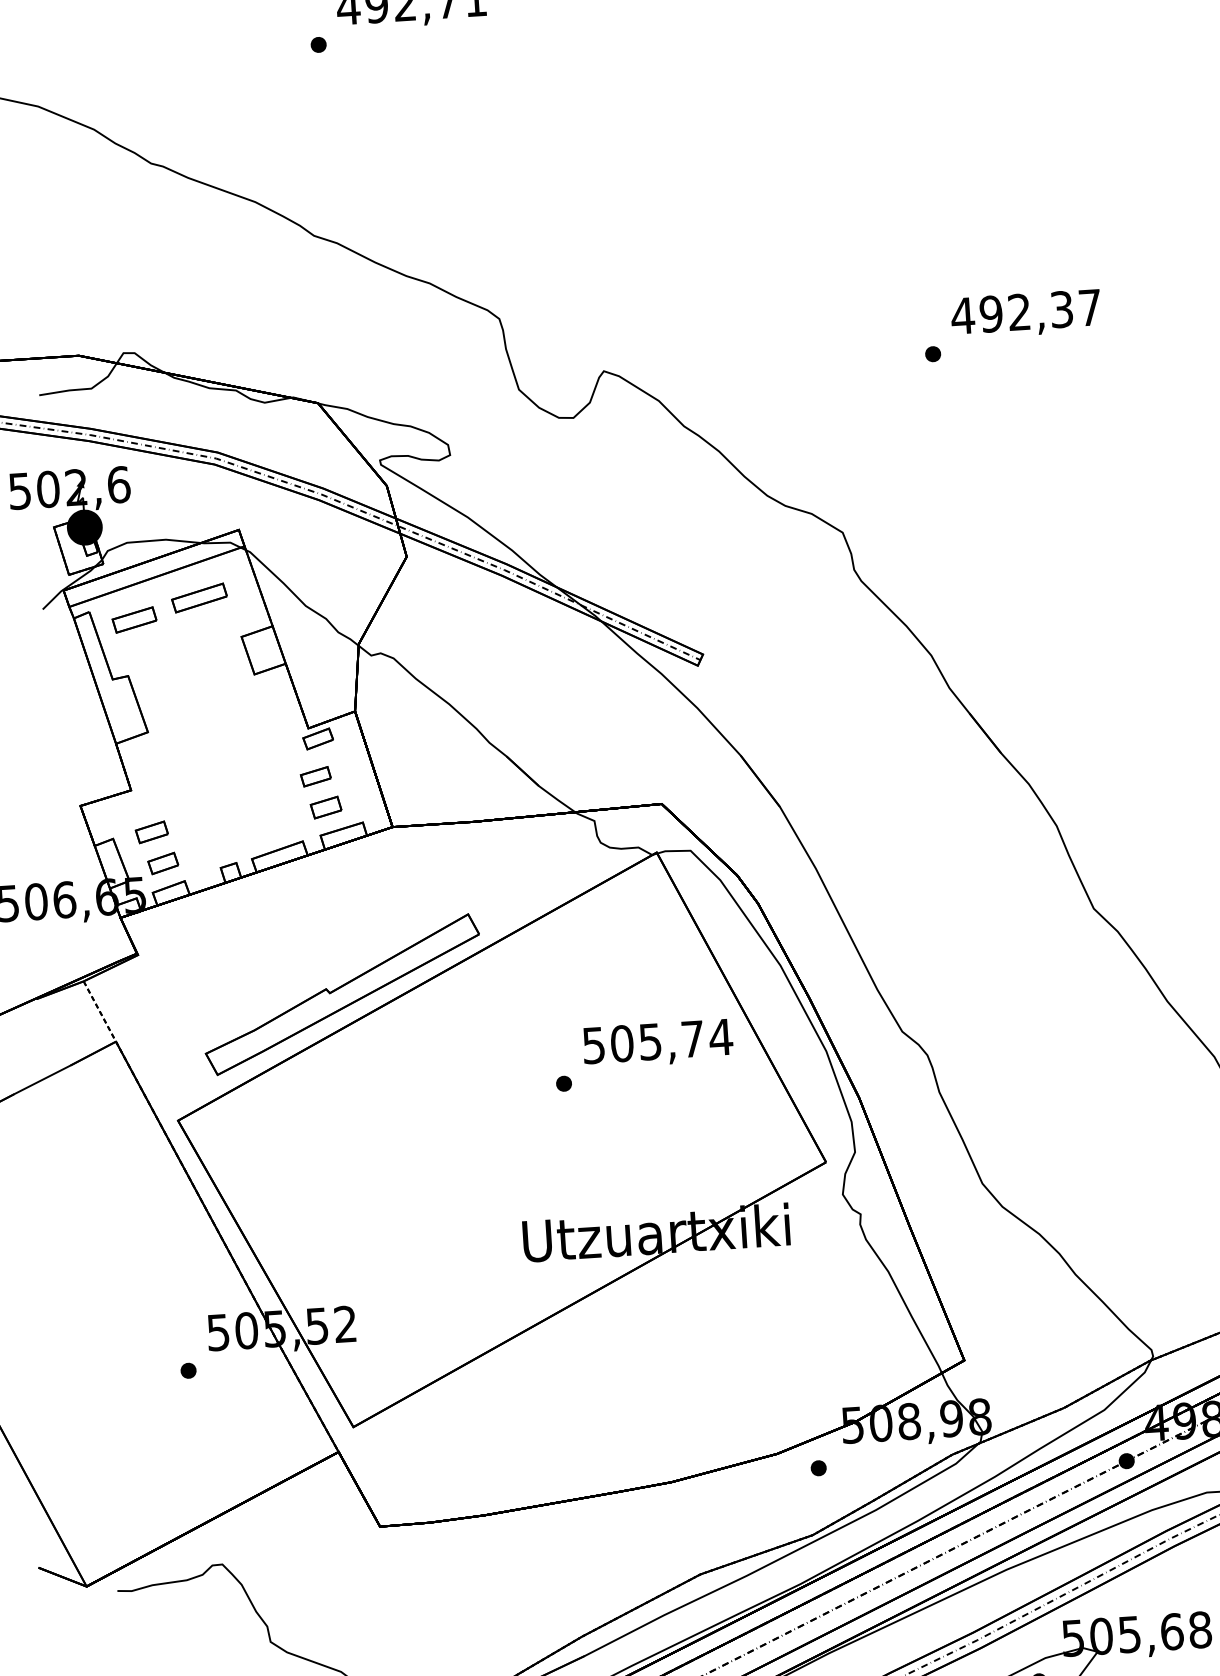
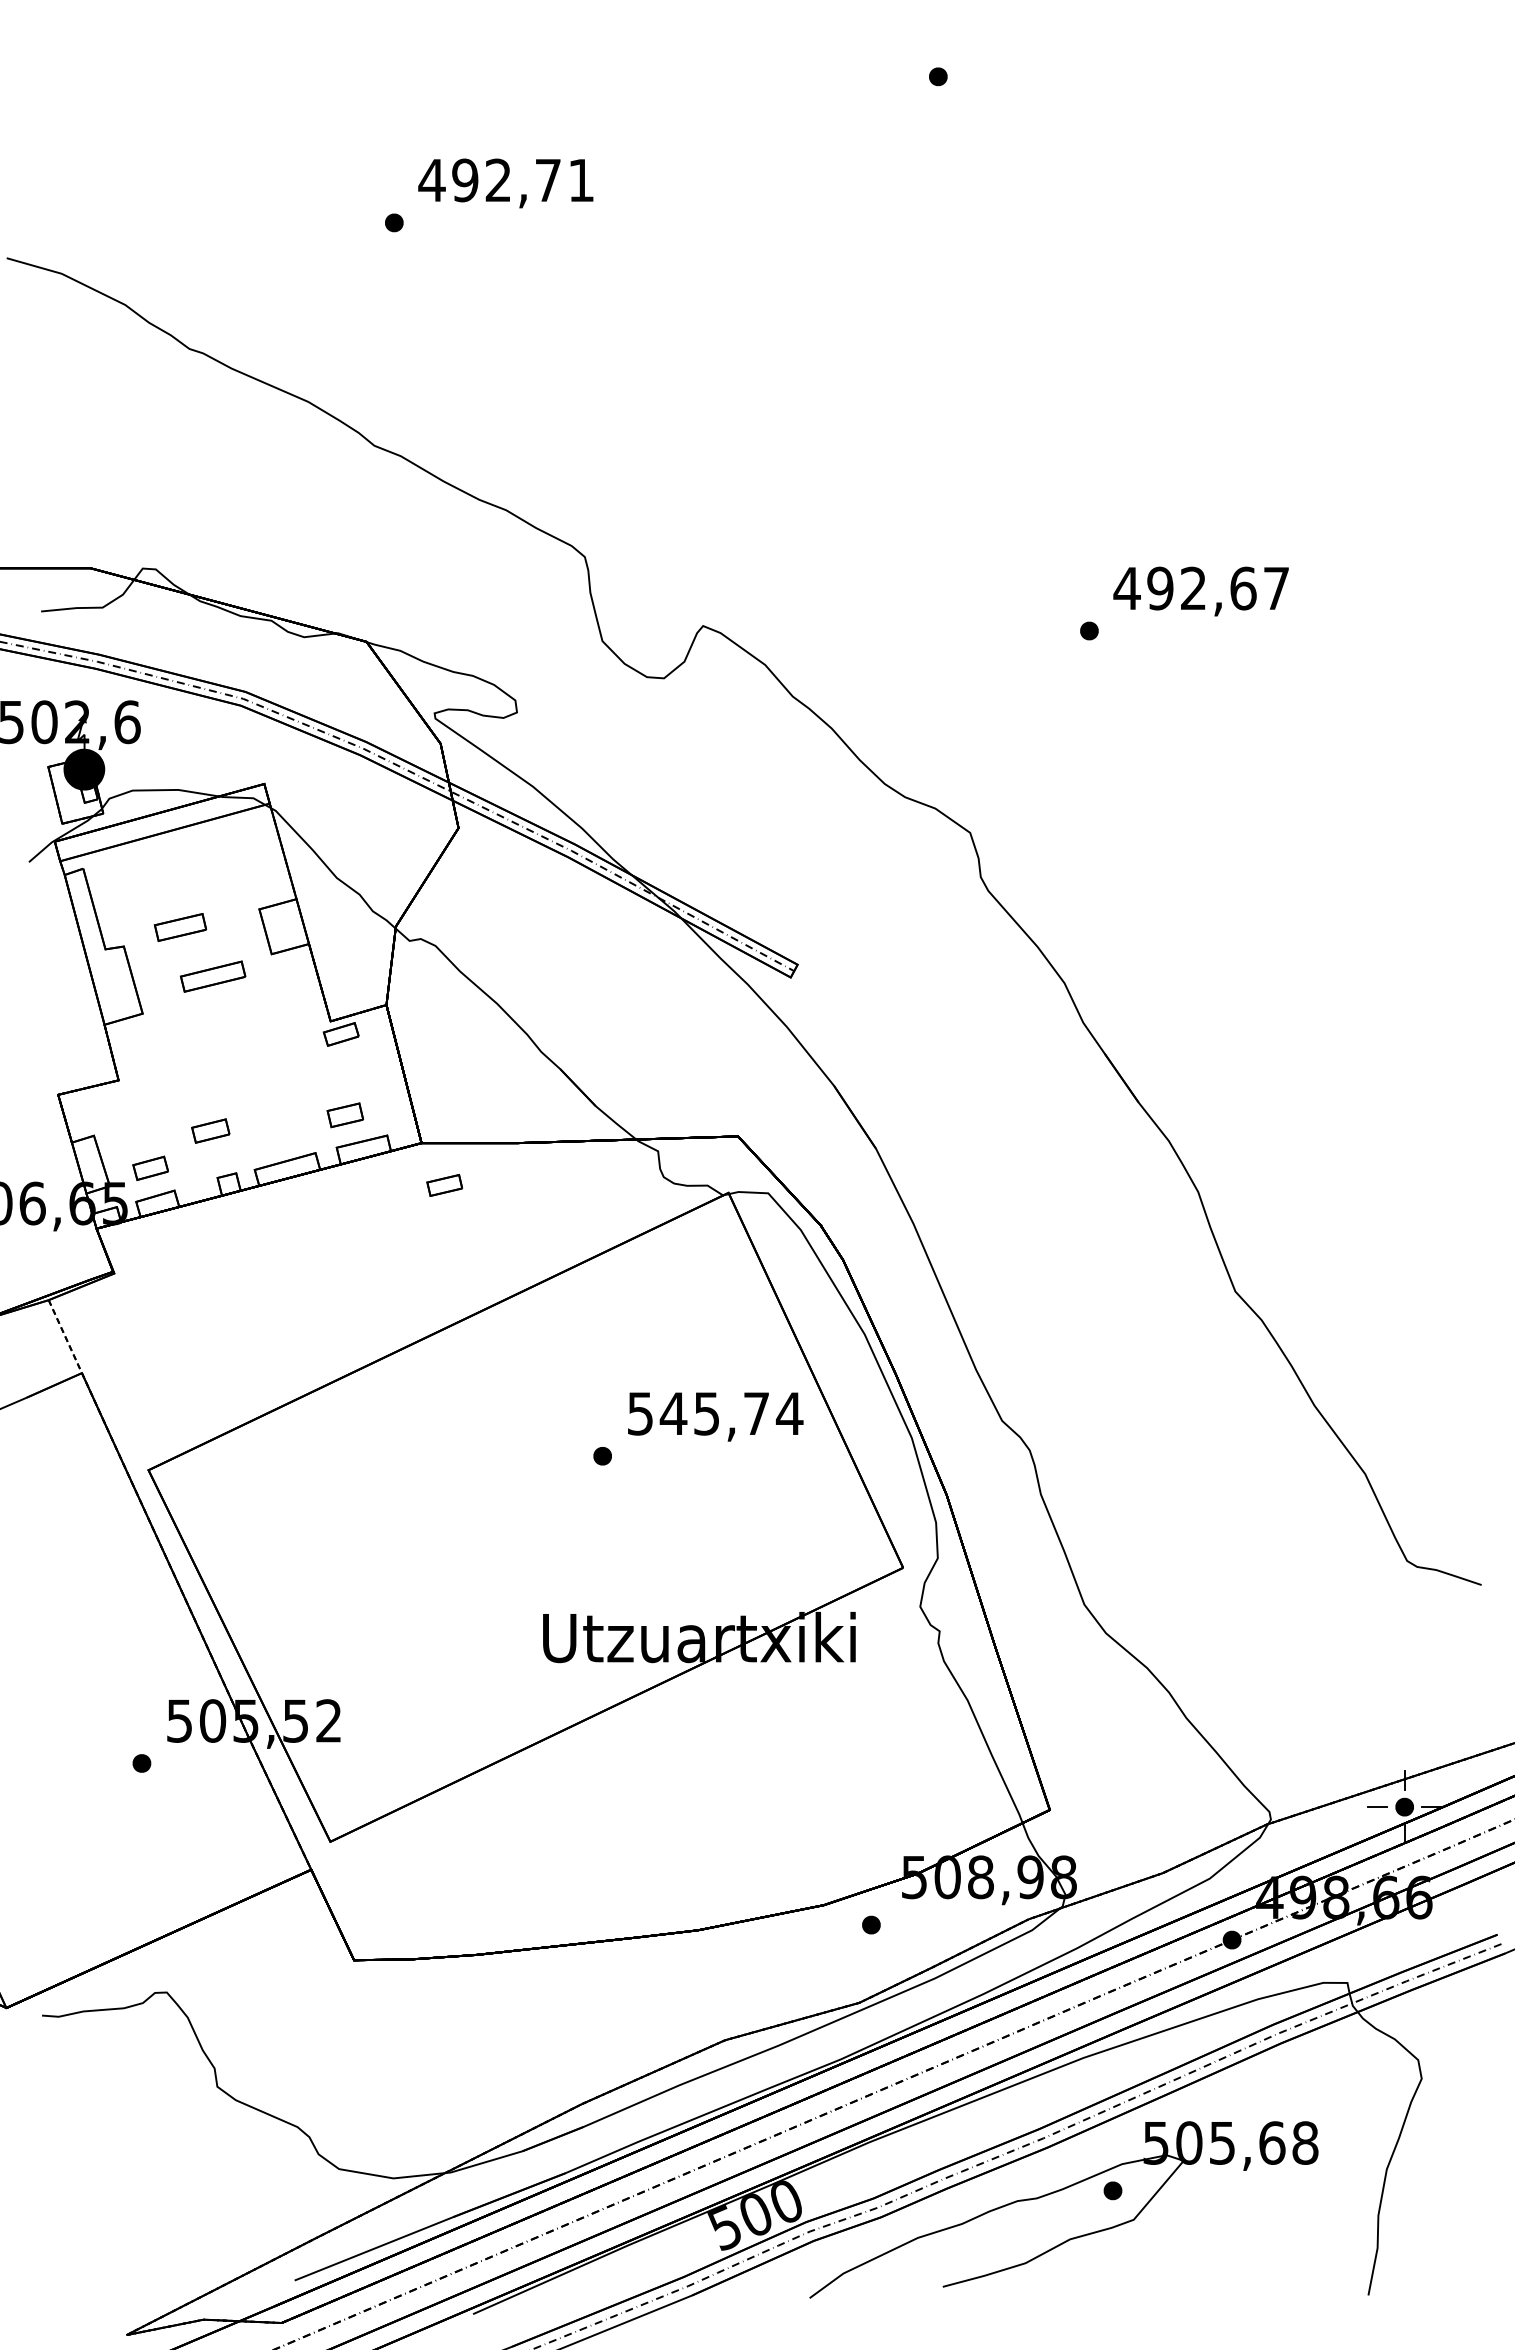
text: (1062, 309) -> (1243, 588), 492,37 -> 492,67
part: (198, 597) -> (212, 976), moved
part: (134, 620) -> (180, 927), moved
part: (315, 776) -> (444, 1185), moved
part: (151, 831) -> (210, 1130), moved
part: (342, 993) -> (350, 1334), removed
text: (622, 1043) -> (673, 1413), 505,74 -> 545,74

